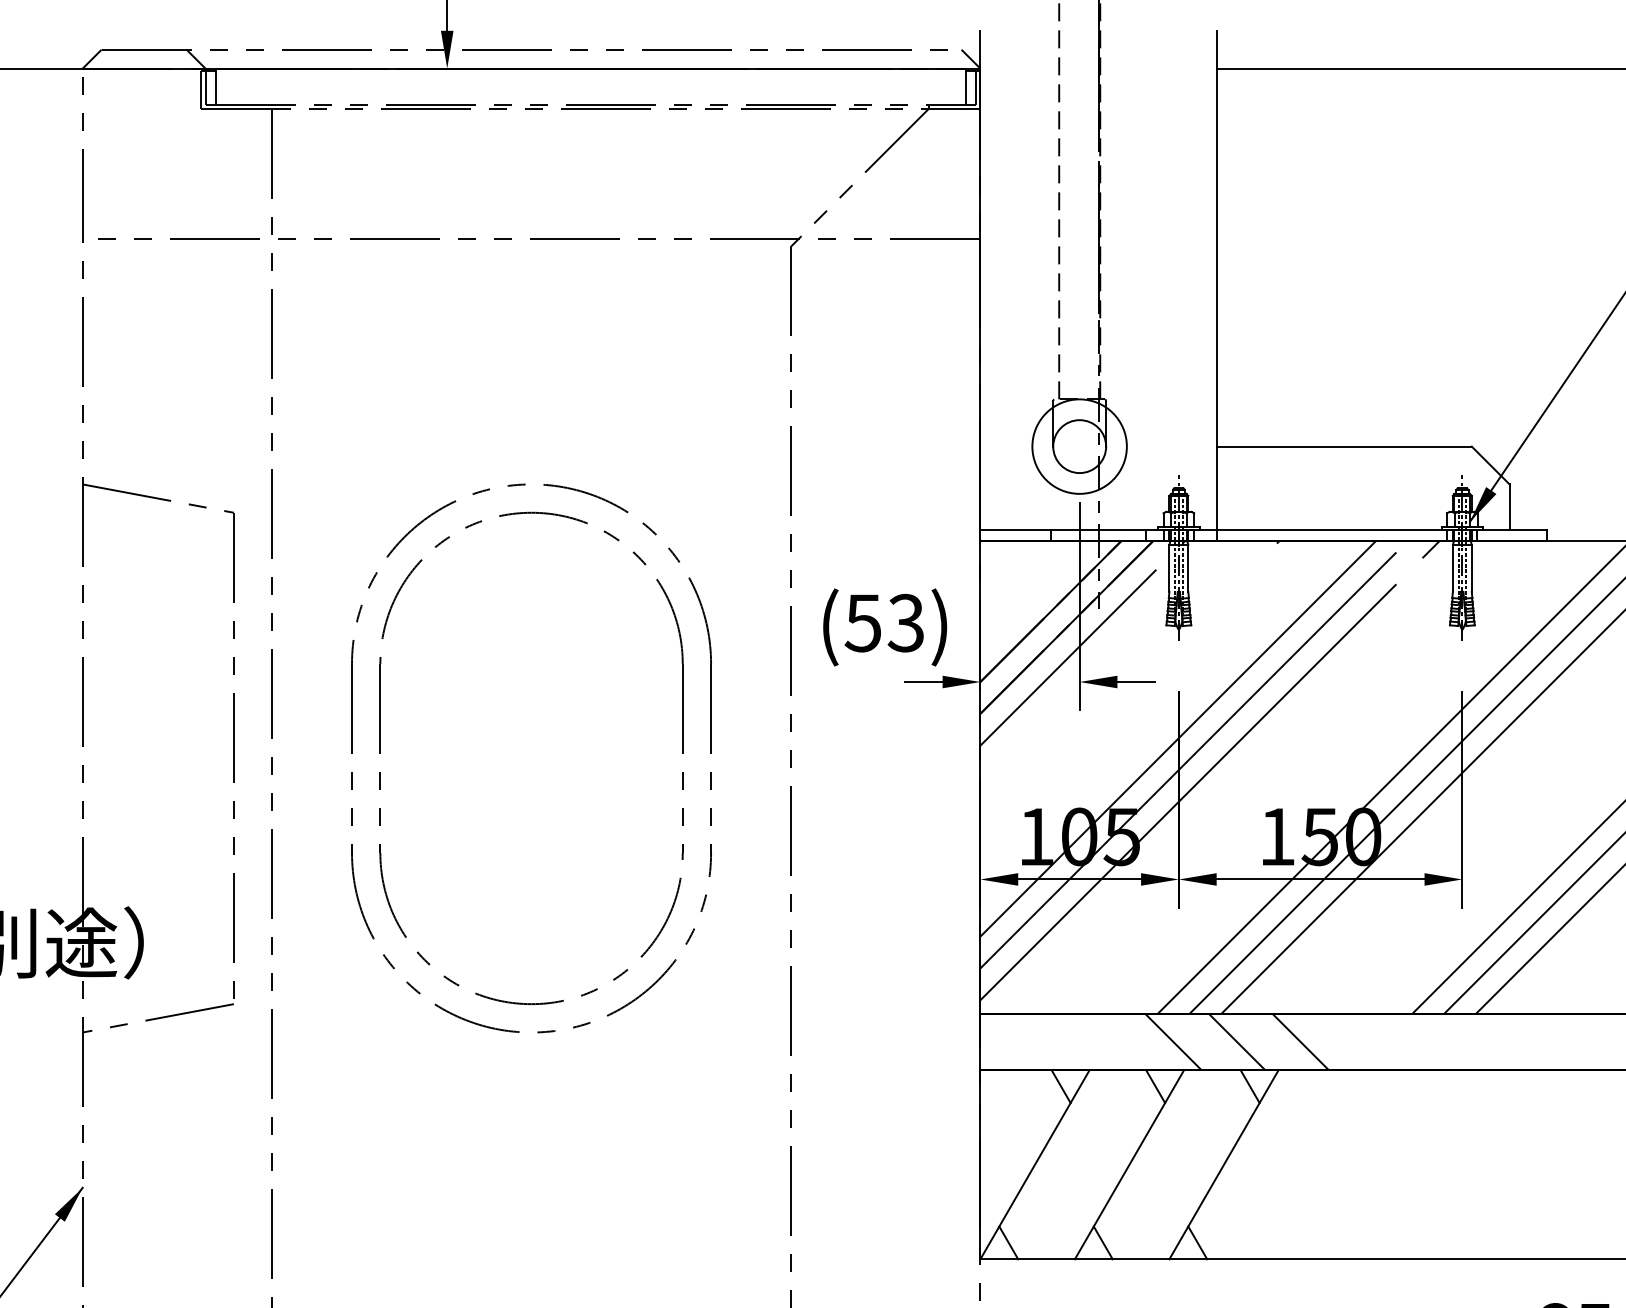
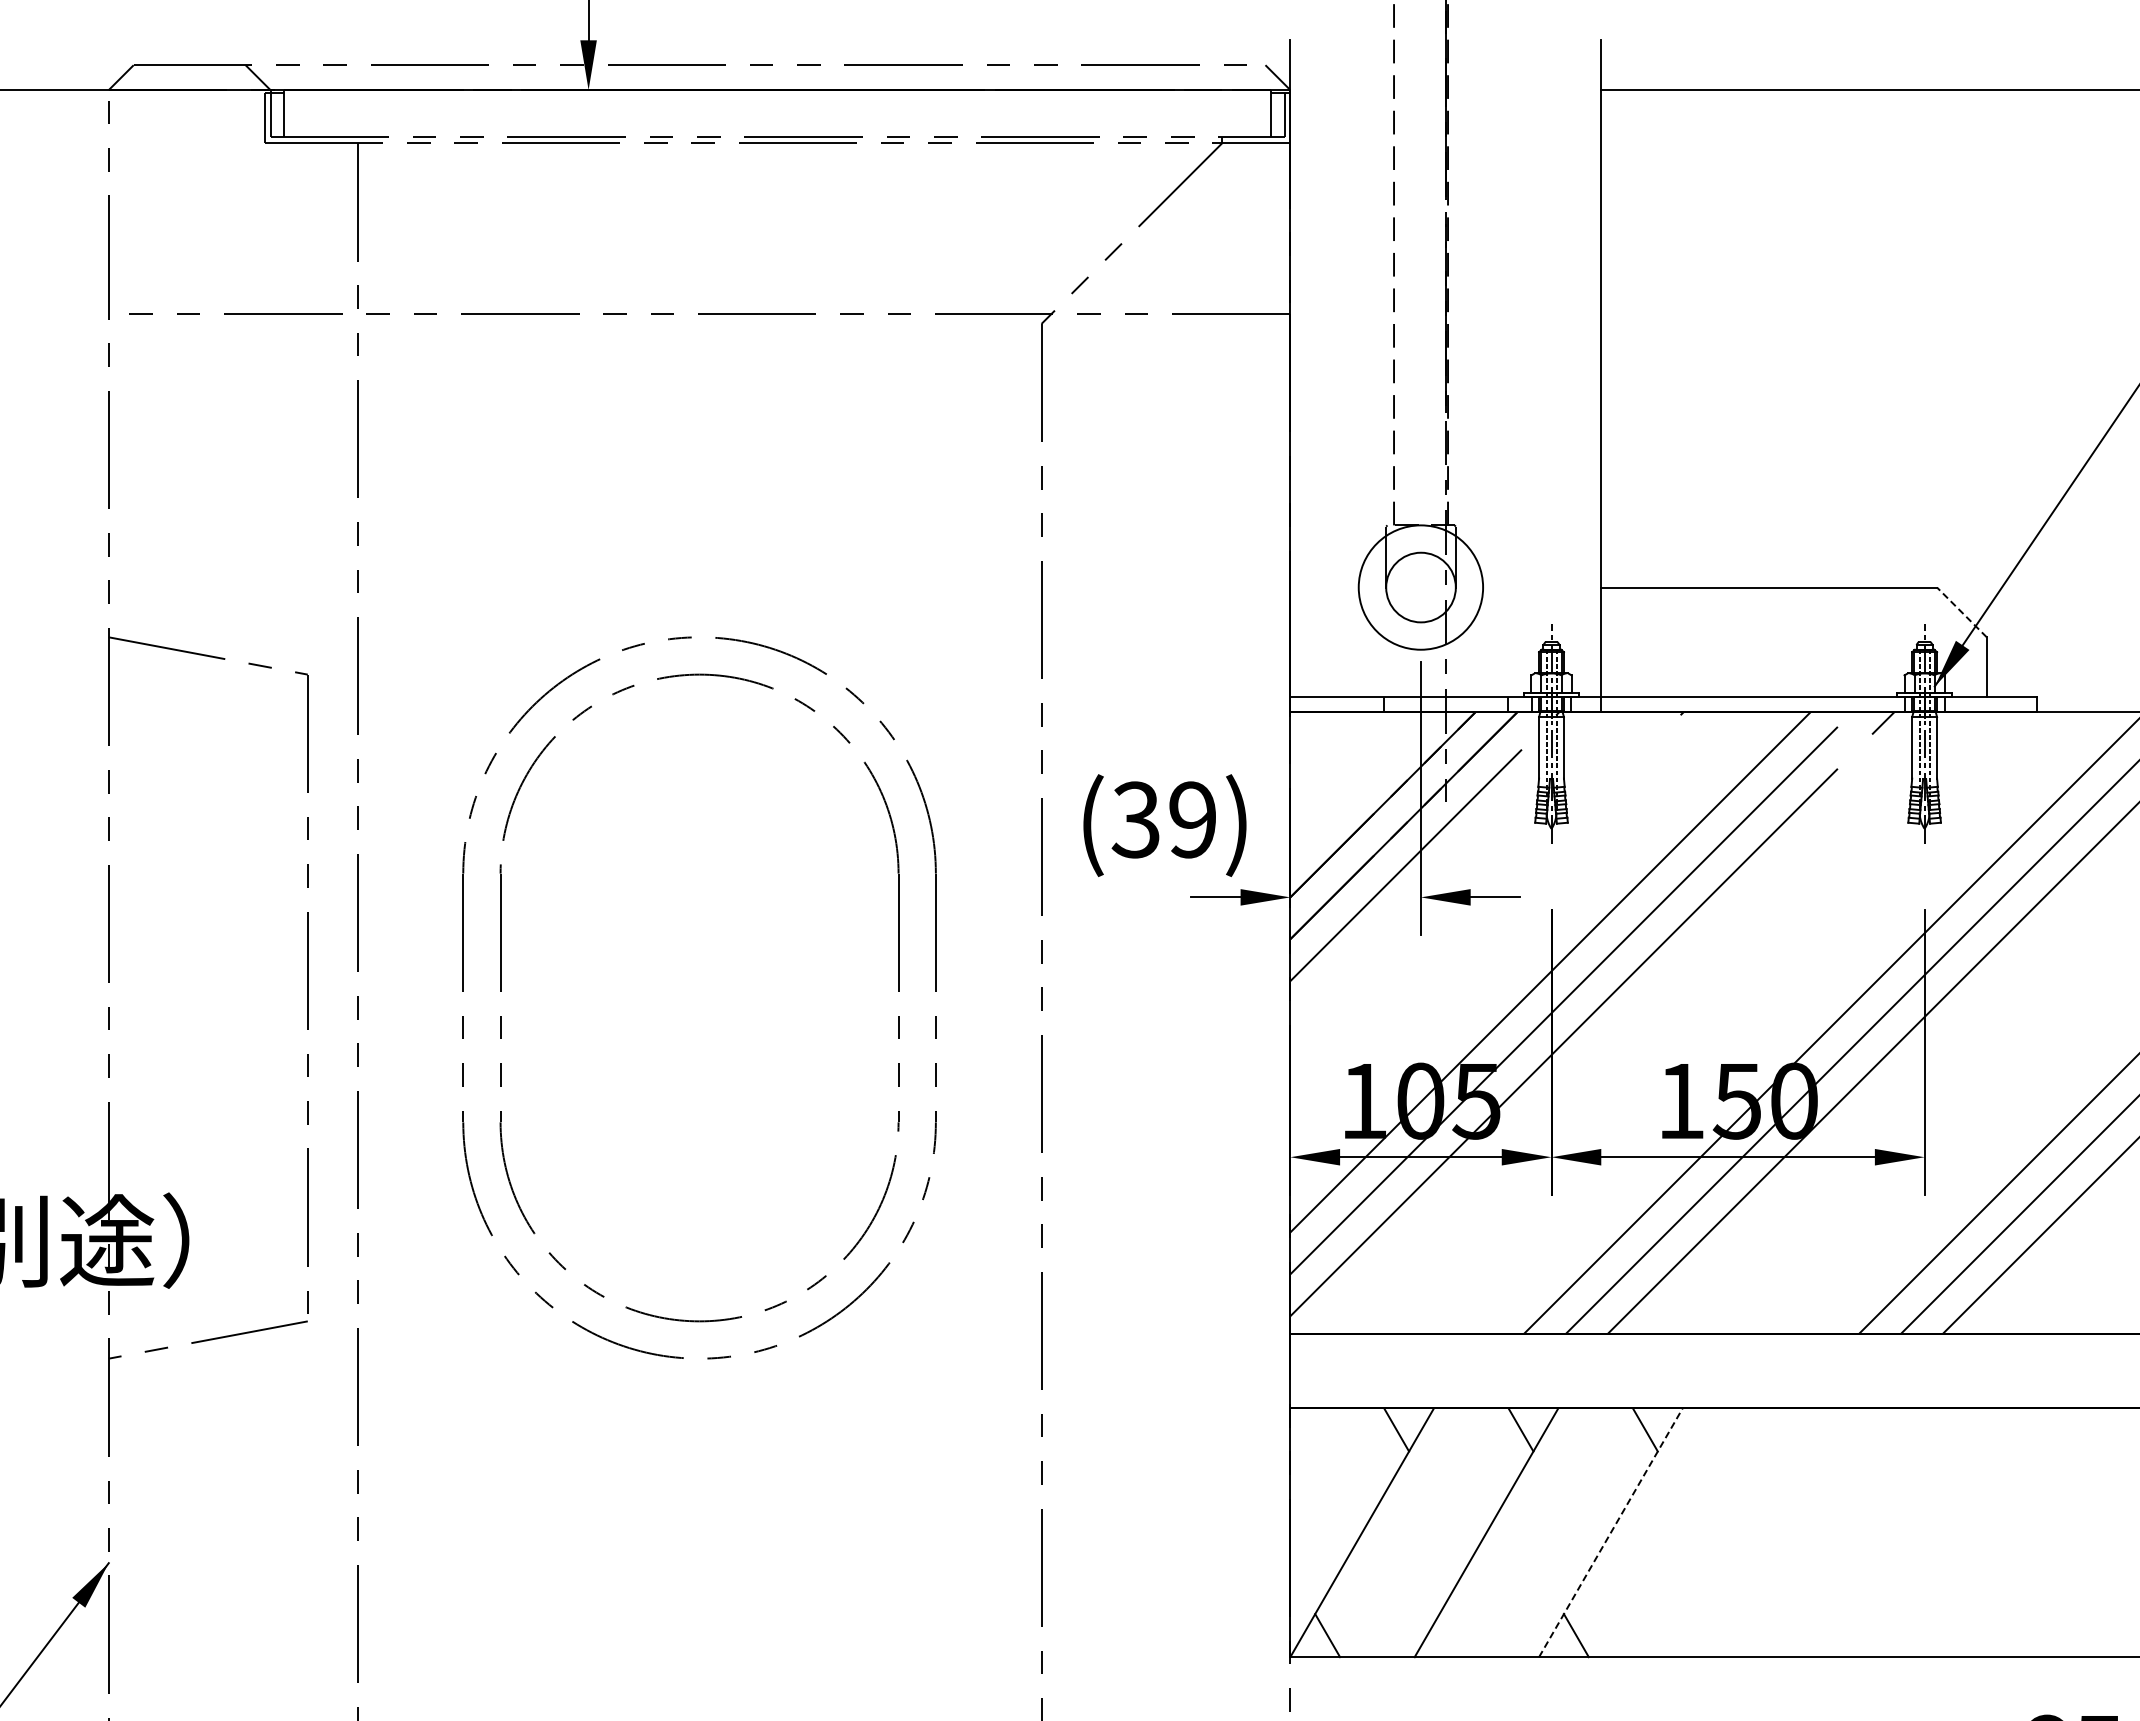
line: (1490, 465) -> (1961, 612), solid -> dashed
text: (884, 622) -> (1163, 819), (53) -> (39)
hatch: (1236, 1041) -> (1627, 1370), removed
line: (1223, 1164) -> (1610, 1532), solid -> dashed
line: (1102, 1242) -> (1451, 1635), removed

